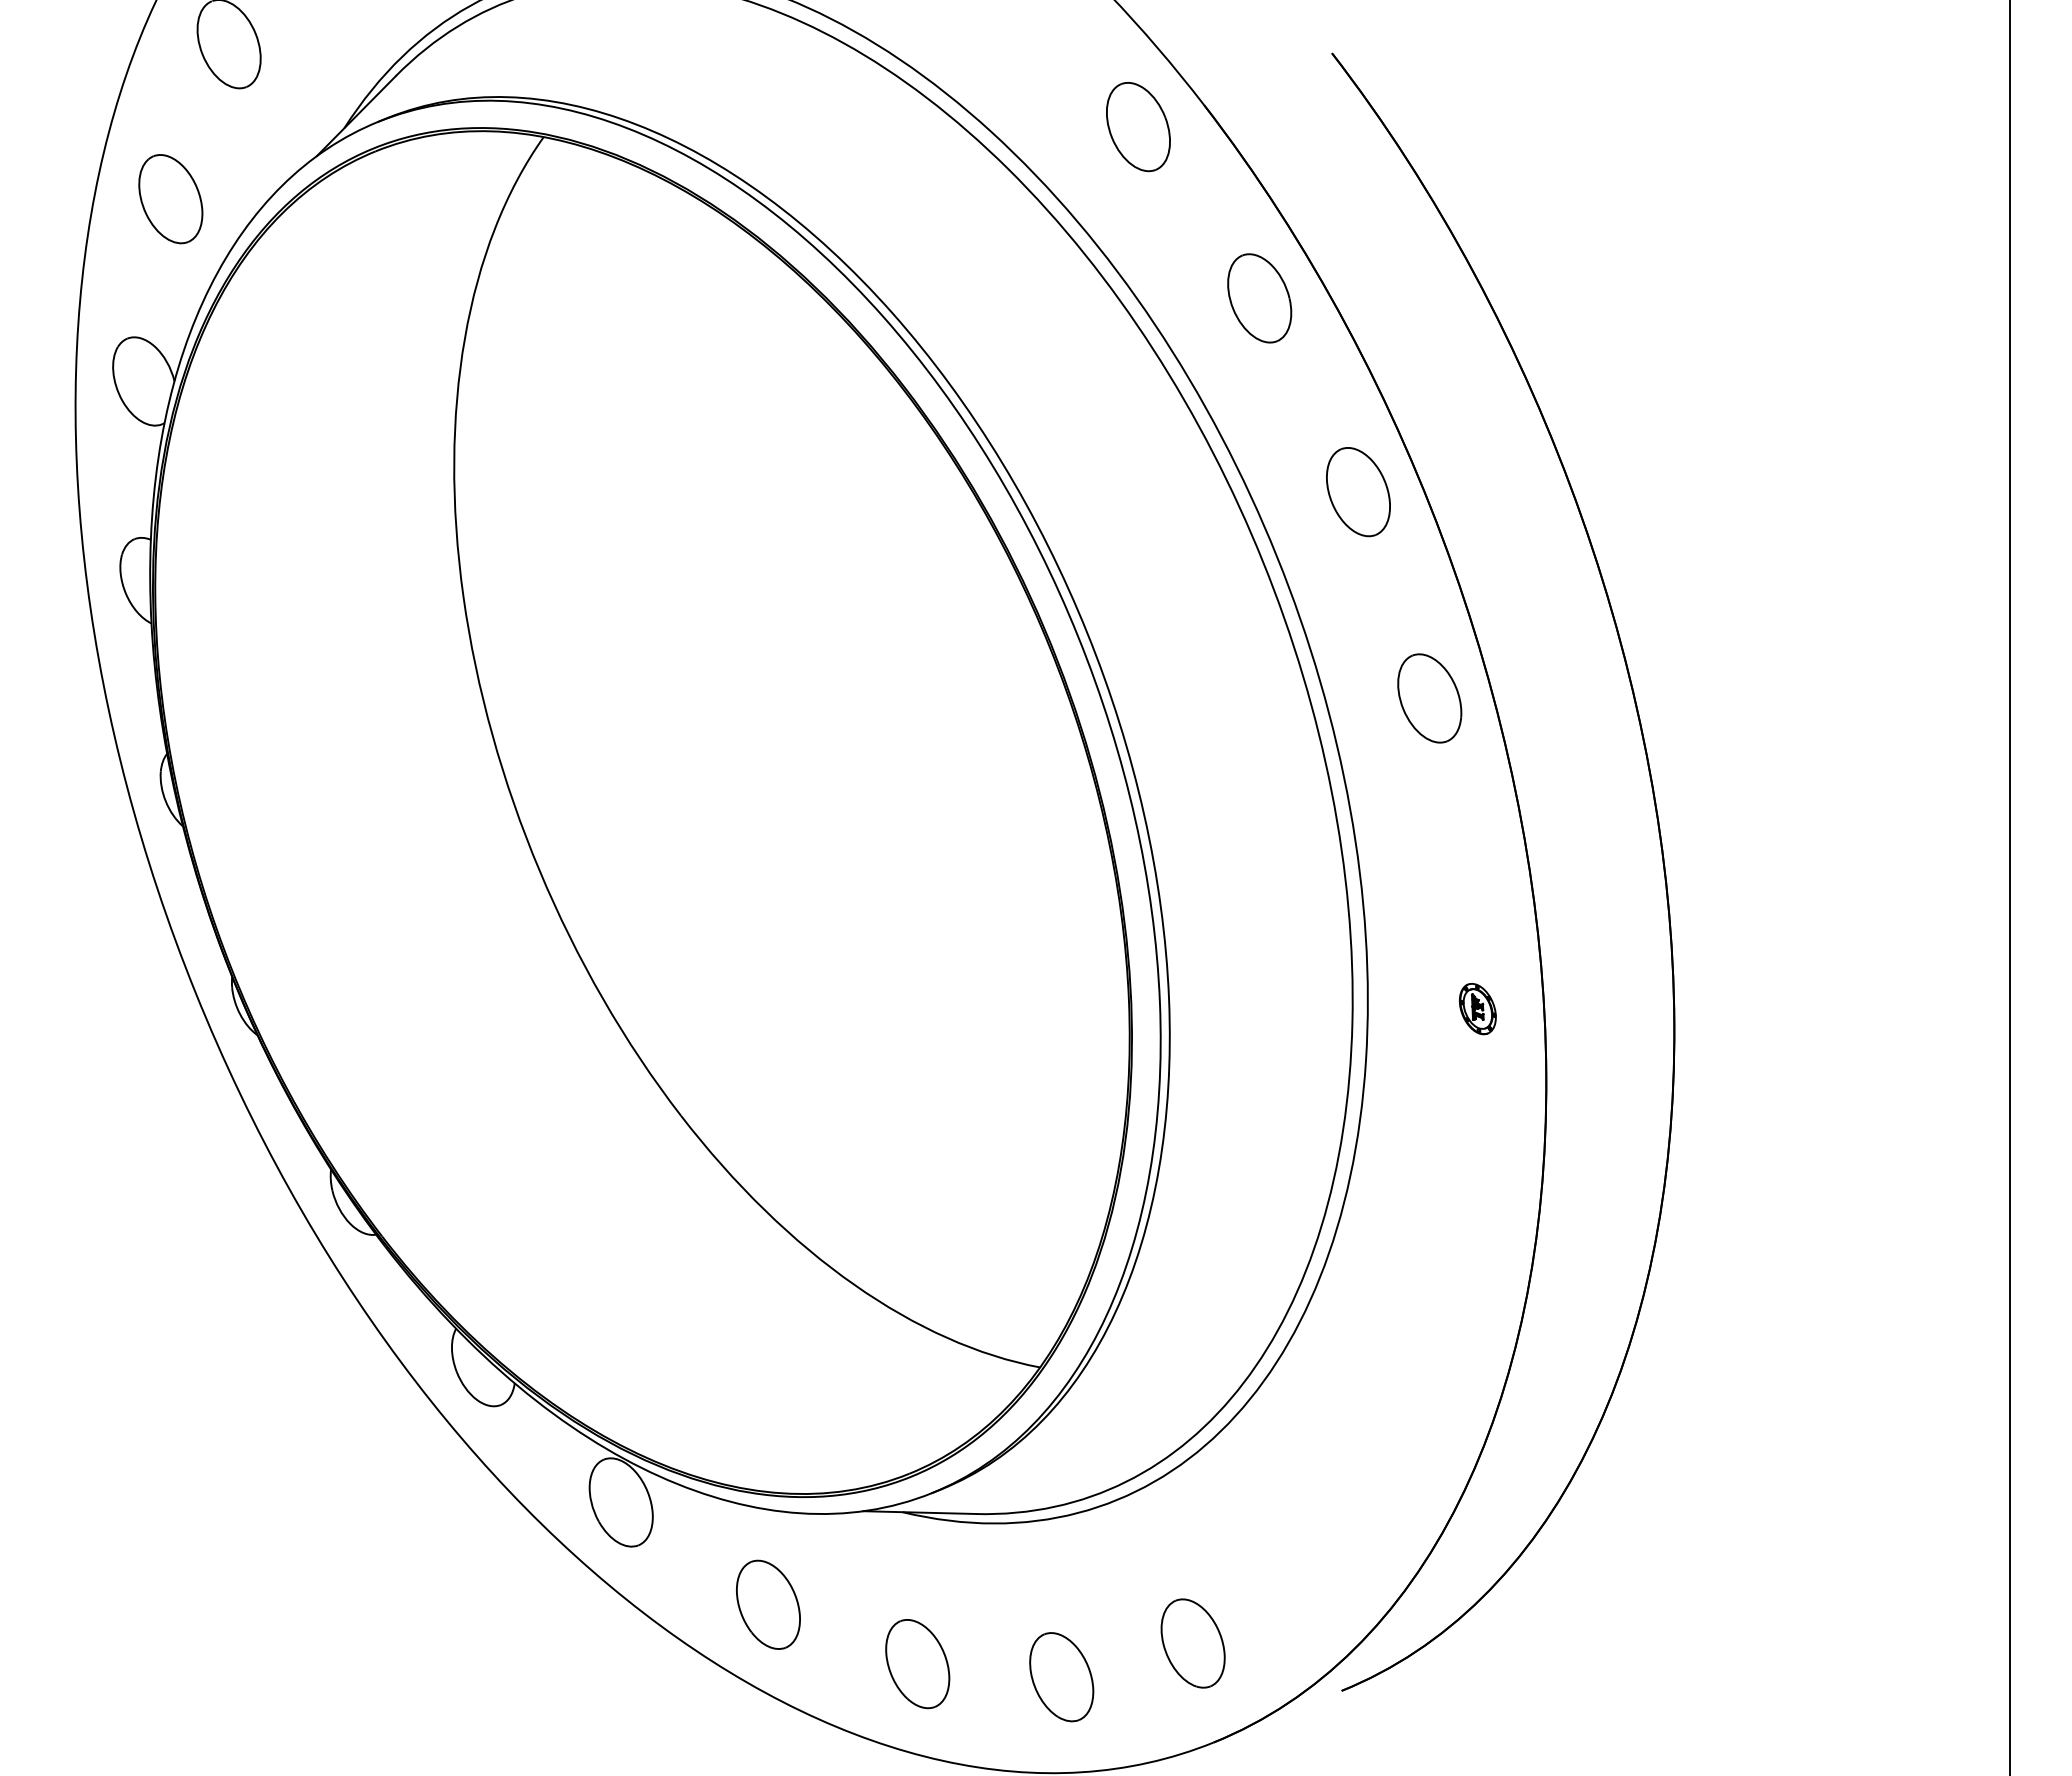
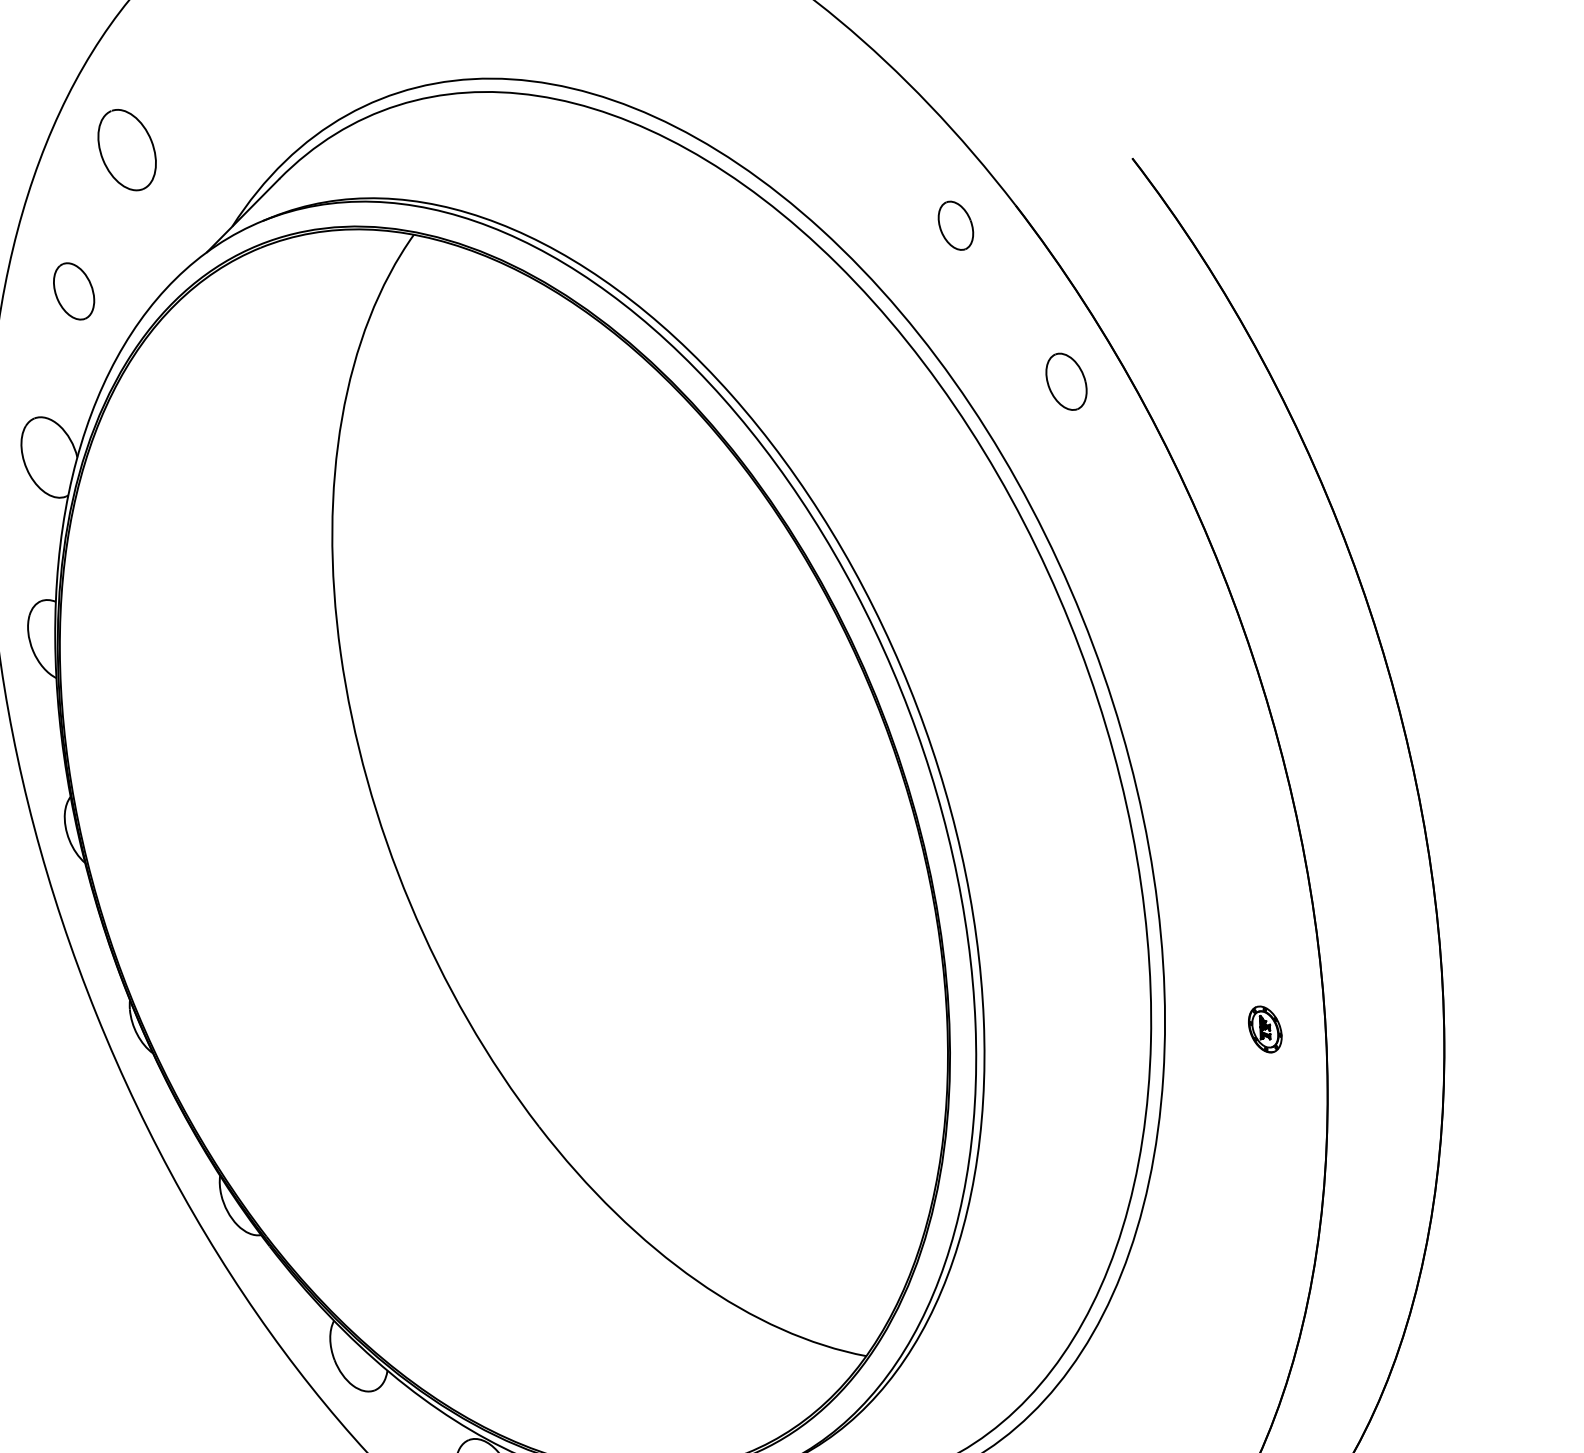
part: (1138, 127) -> (955, 226), size x0.6
part: (170, 199) -> (73, 291), size x0.7
part: (1259, 298) -> (1066, 381), size x0.7
part: (1358, 492) -> (1156, 558), removed
part: (1429, 698) -> (1221, 746), removed

